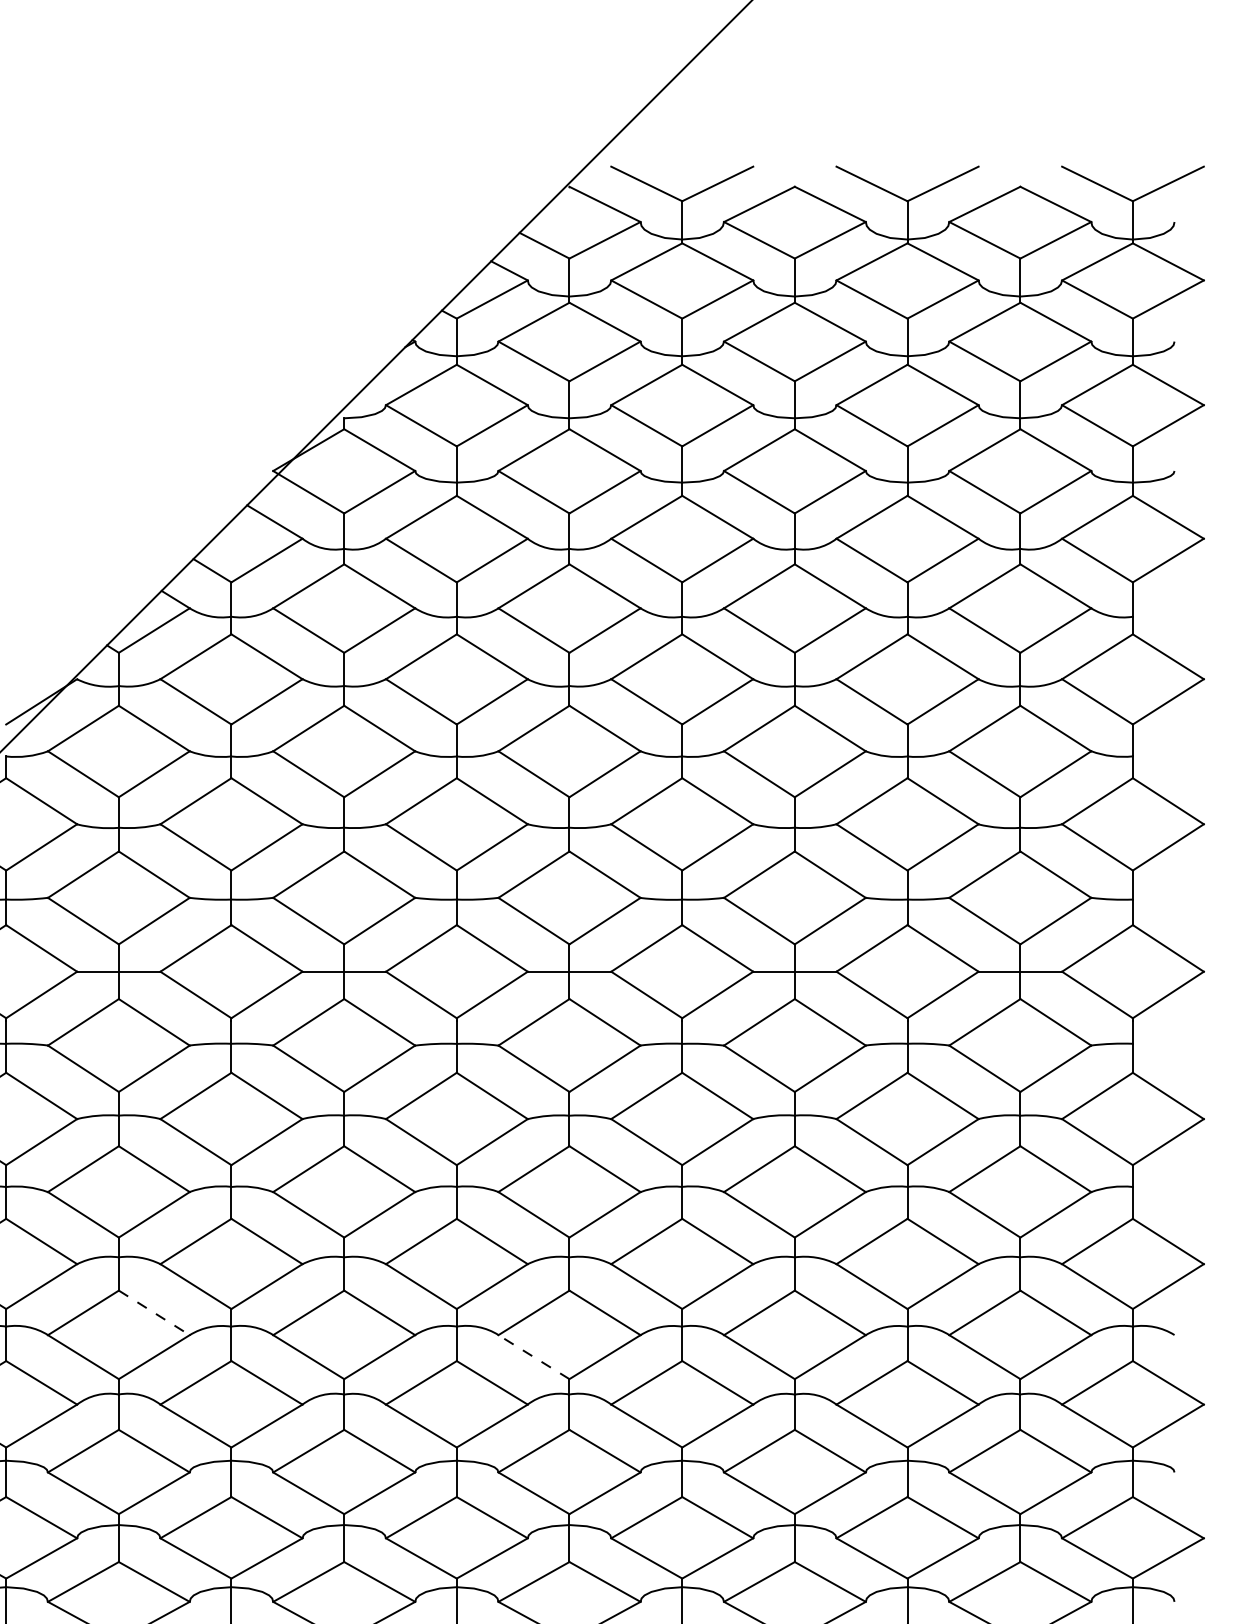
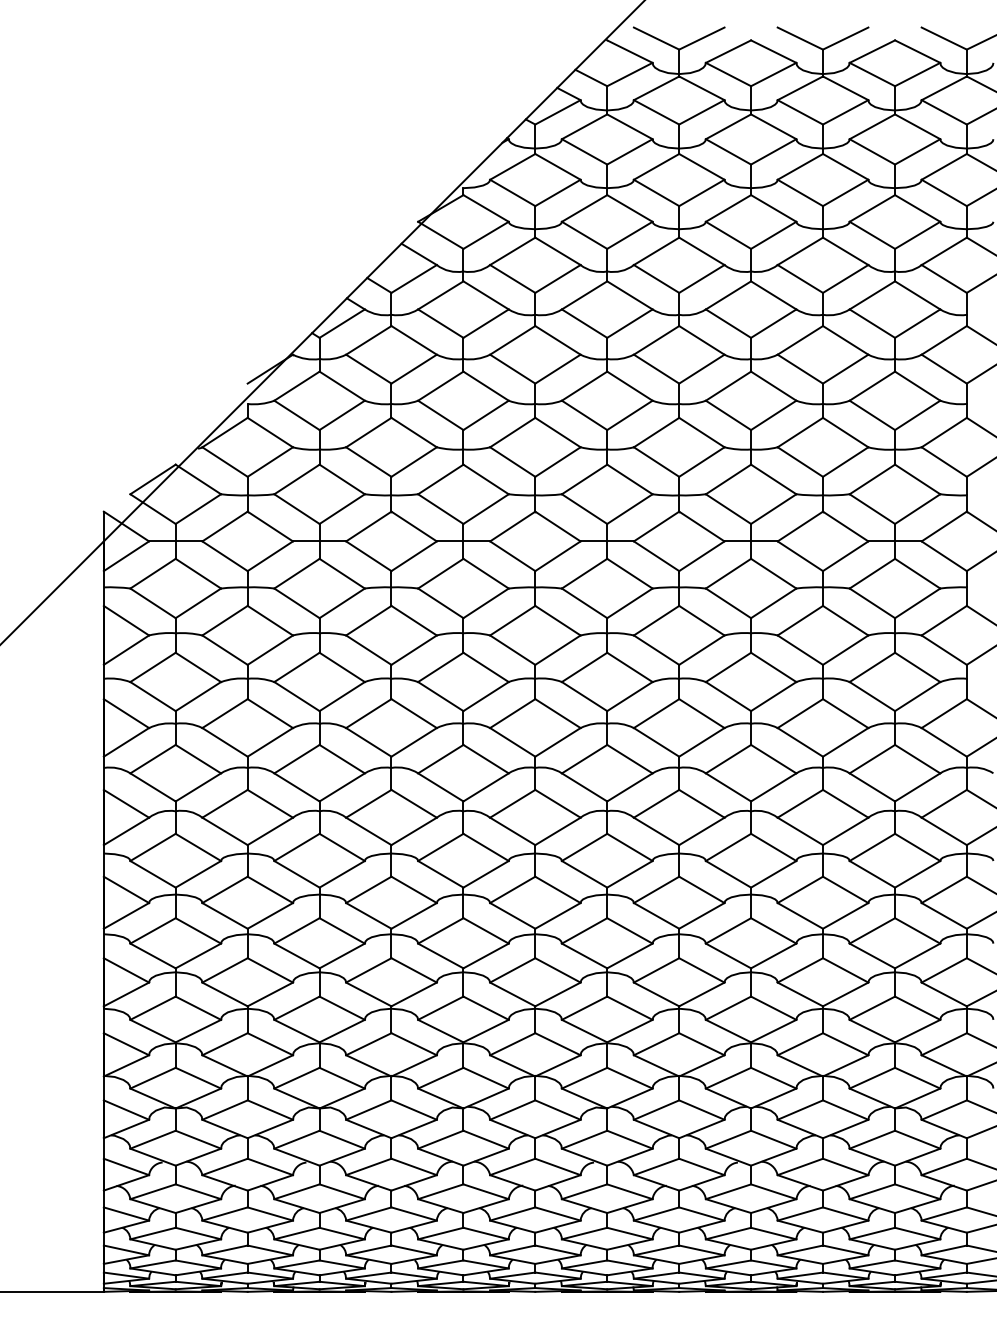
line: (154, 1313) -> (342, 759), dashed -> solid
line: (533, 1357) -> (584, 787), dashed -> solid

